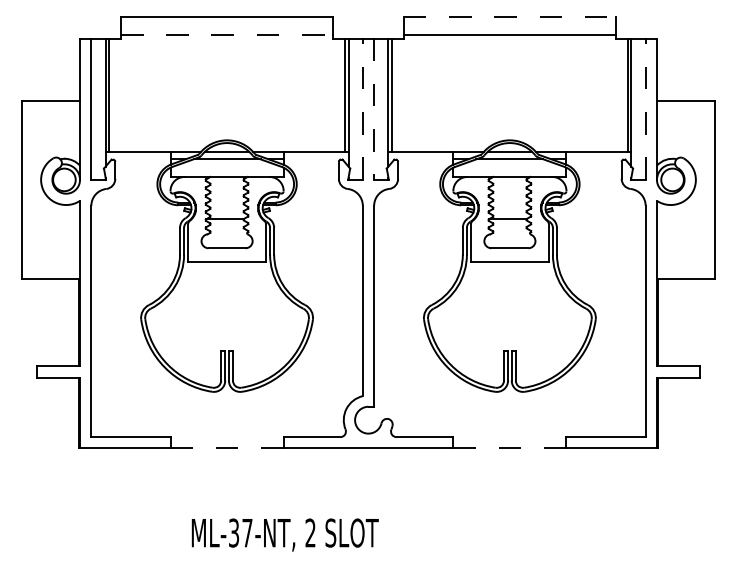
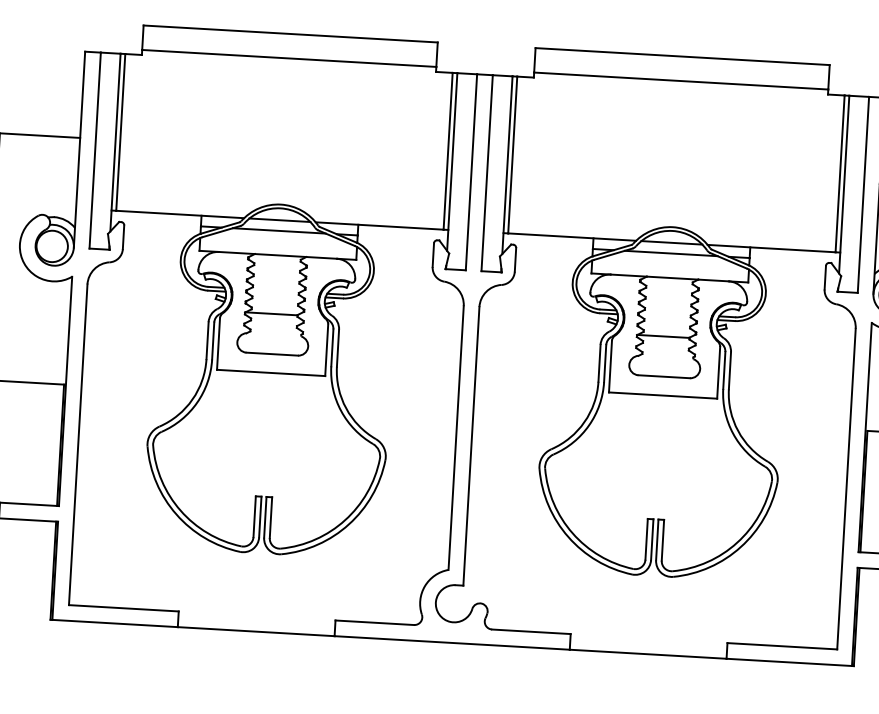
line: (510, 17) -> (683, 56), dashed -> solid
line: (227, 34) -> (289, 57), dashed -> solid
line: (362, 109) -> (470, 172), dashed -> solid
line: (374, 109) -> (487, 173), dashed -> solid
line: (645, 109) -> (863, 195), dashed -> solid
line: (227, 448) -> (256, 631), dashed -> solid
line: (509, 448) -> (647, 654), dashed -> solid

